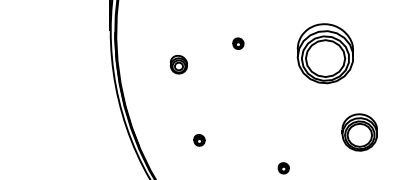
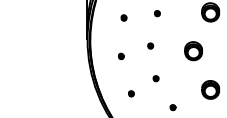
part: (325, 54) -> (193, 51), size x0.62
part: (179, 64) -> (121, 56), size x0.62
part: (248, 109) -> (155, 78), added

